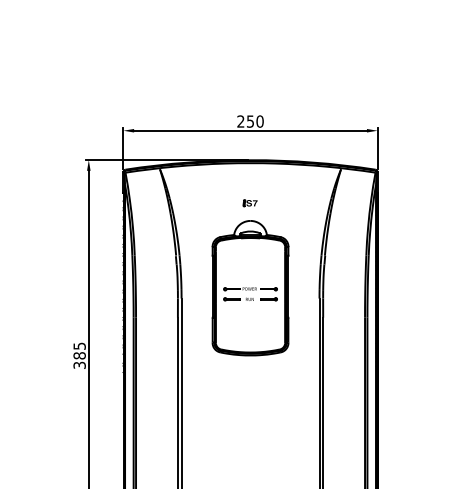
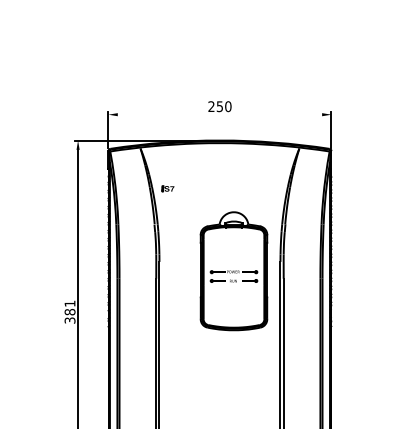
line: (250, 130) -> (219, 114), removed
part: (249, 203) -> (167, 189), moved
part: (250, 288) -> (233, 271), moved
text: (79, 345) -> (69, 303), 385 -> 381

